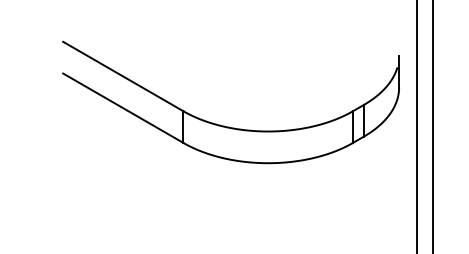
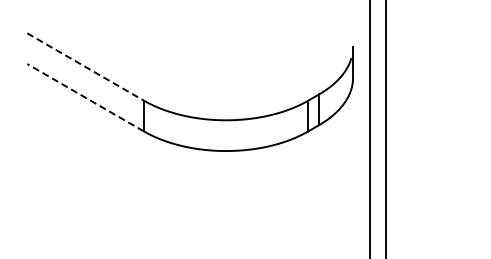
line: (124, 77) -> (86, 67), solid -> dashed
line: (123, 107) -> (85, 97), solid -> dashed

